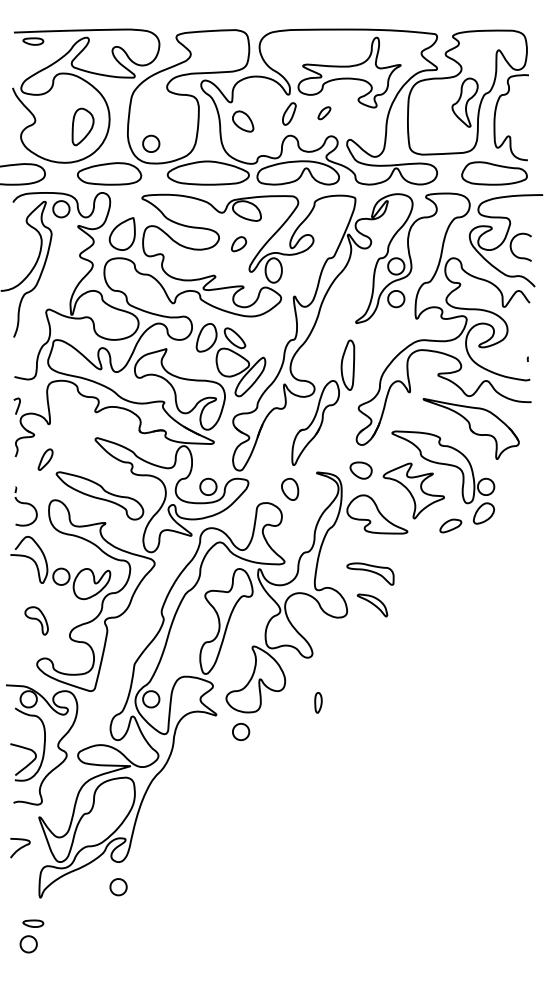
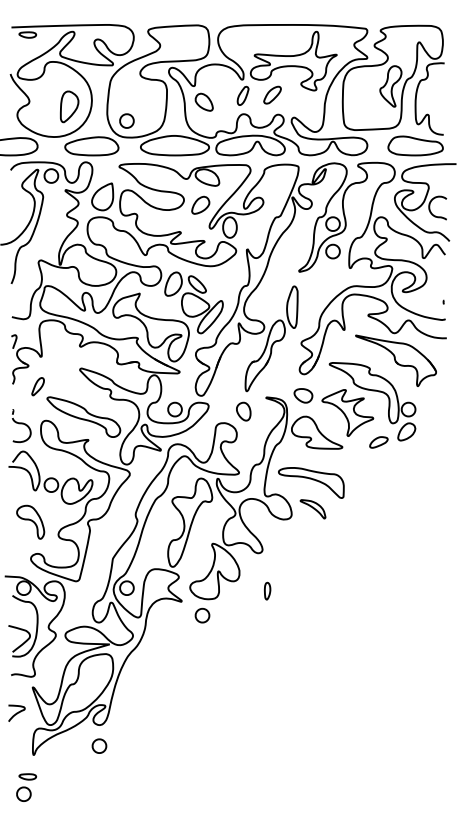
part: (324, 113) -> (272, 95), size x1.67
part: (238, 244) -> (200, 205), size x1.43
part: (370, 573) -> (311, 482), size x1.67
part: (36, 620) -> (30, 521), size x1.43

